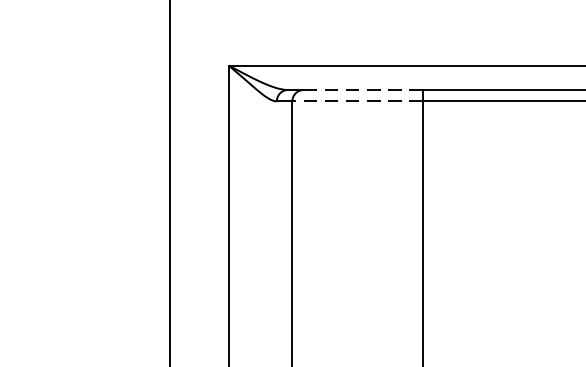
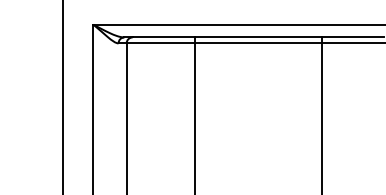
line: (364, 90) -> (164, 37), dashed -> solid
line: (357, 101) -> (160, 43), dashed -> solid

